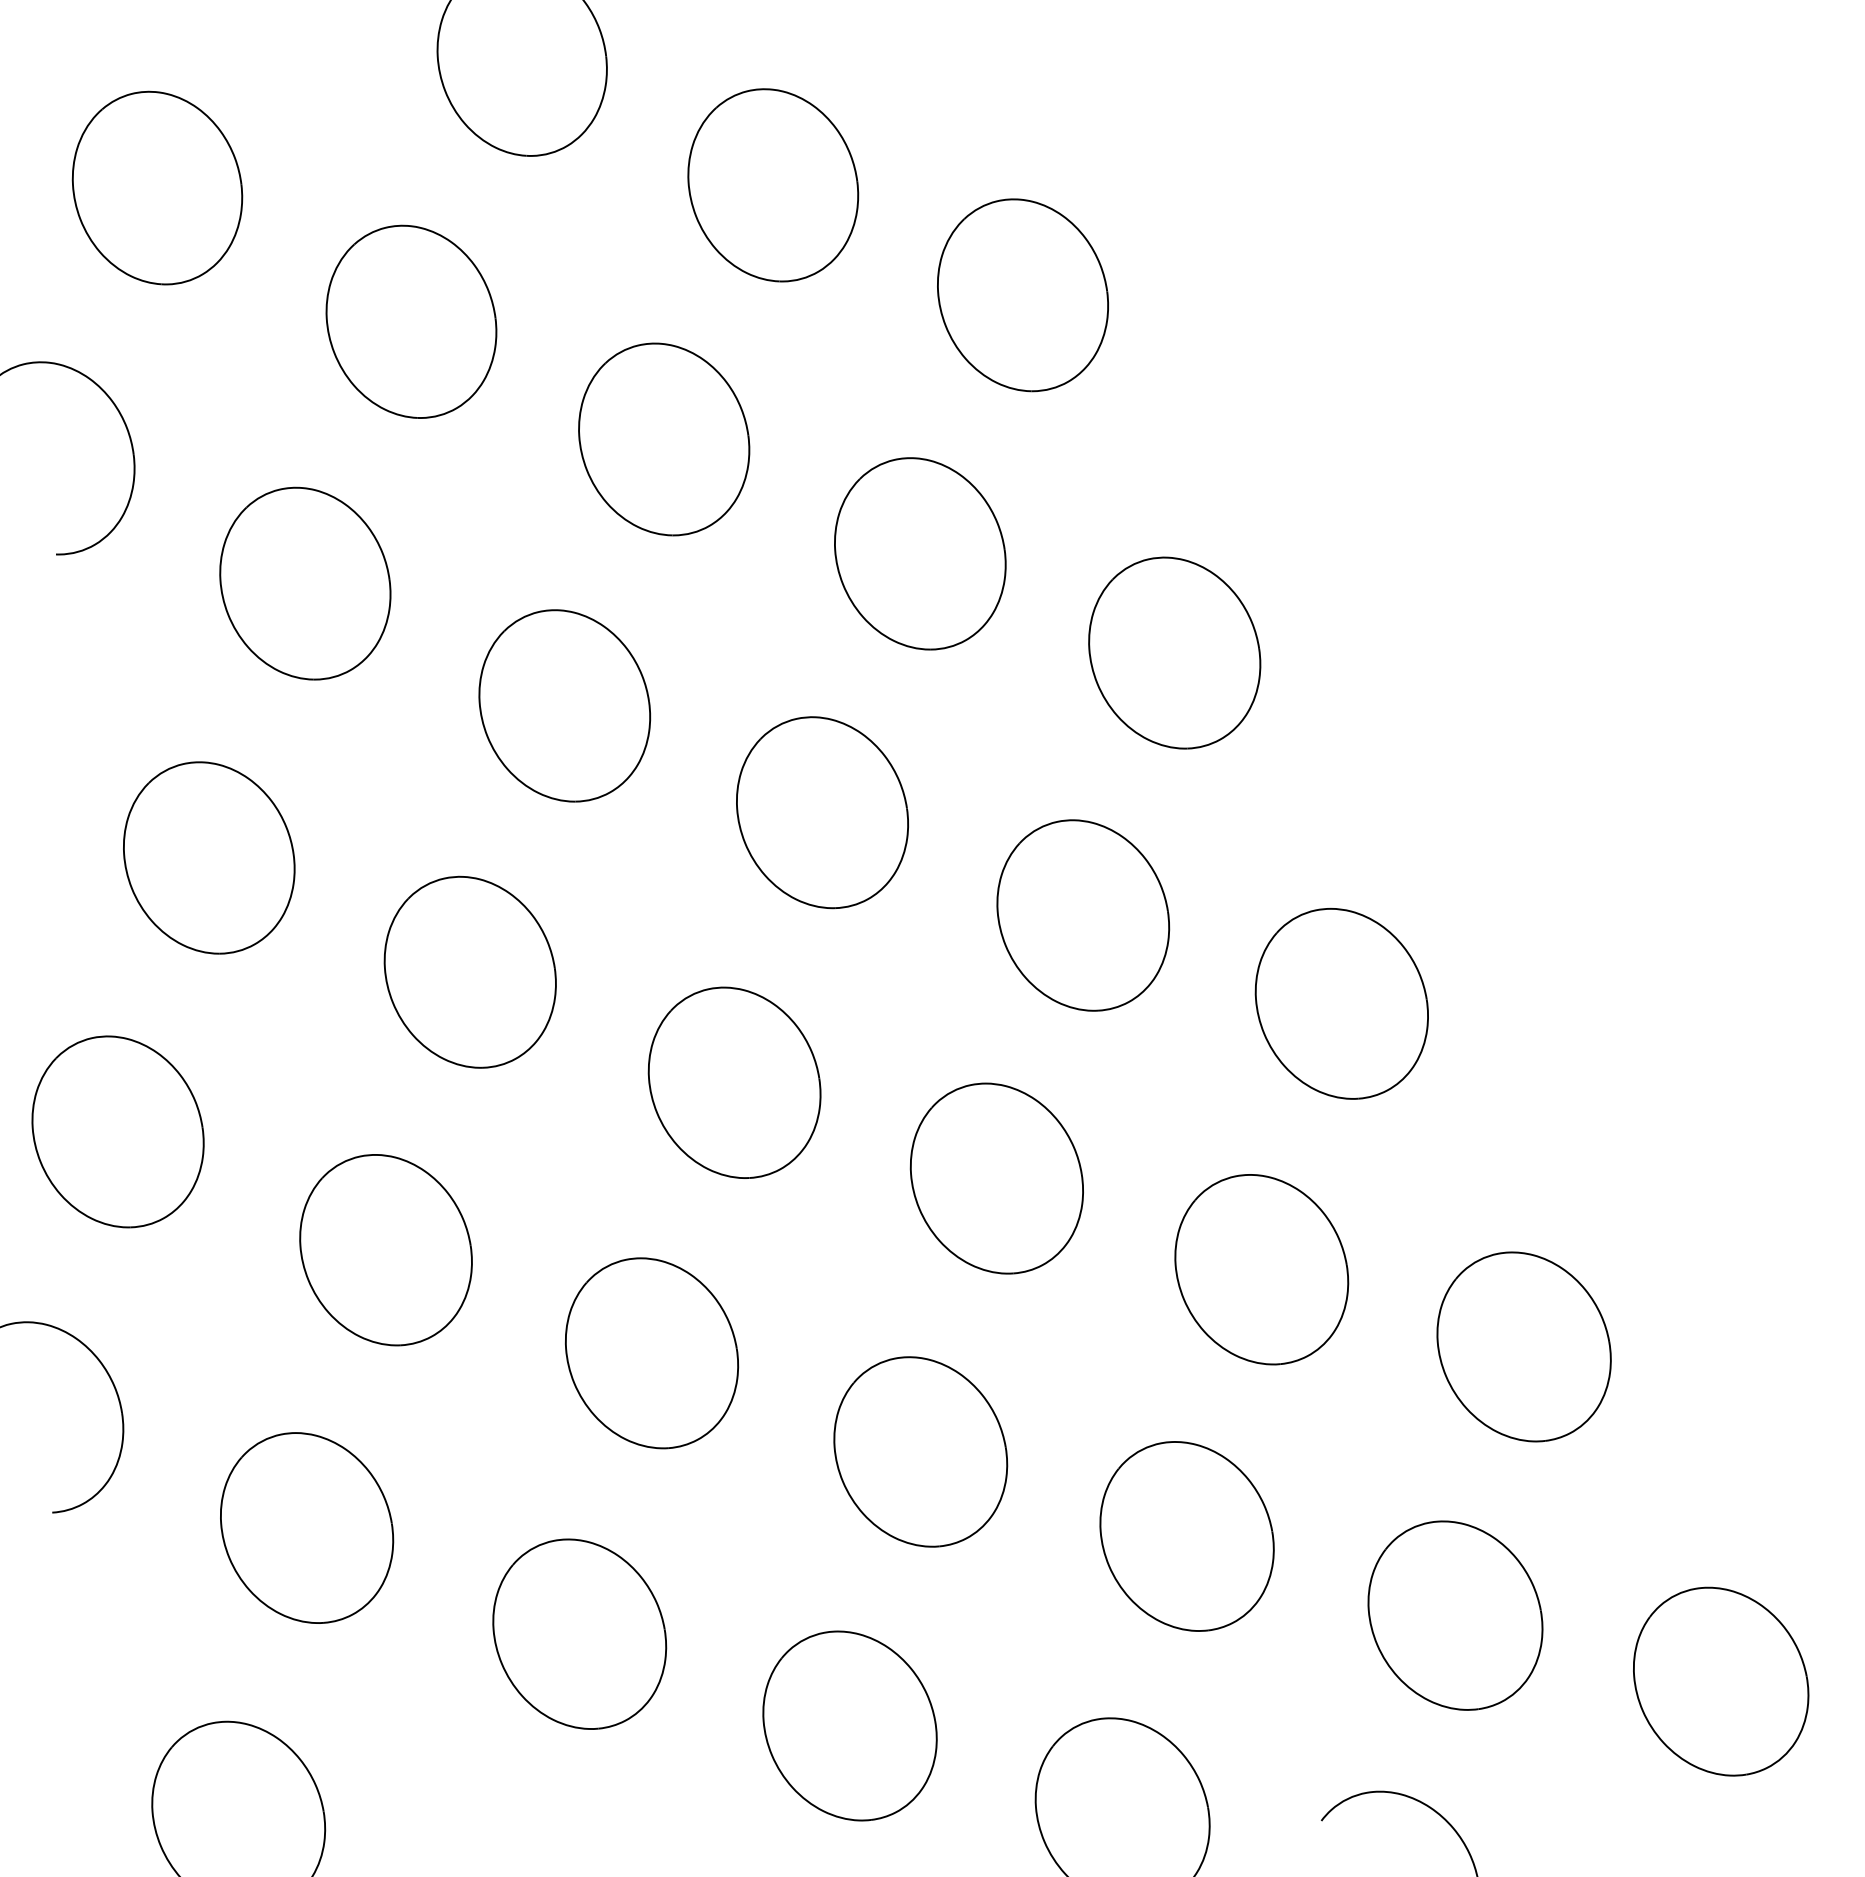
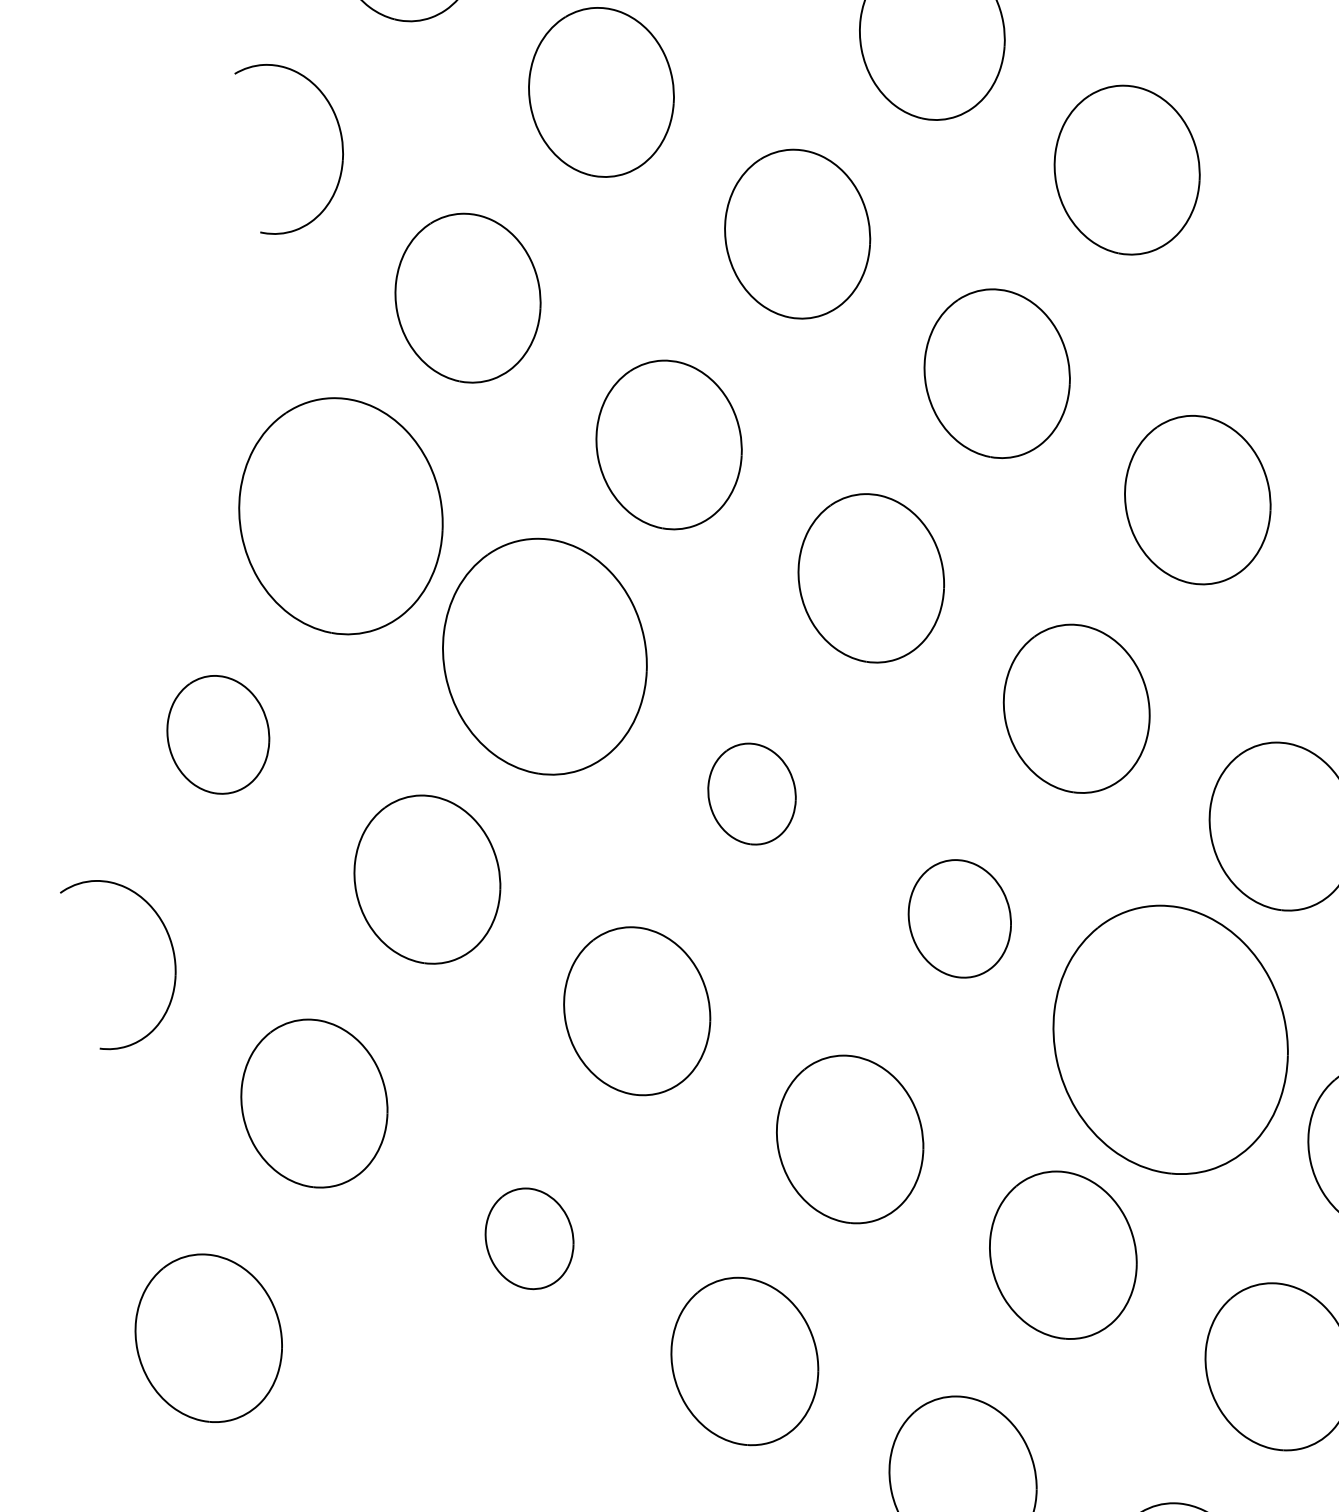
part: (209, 857) -> (341, 515), size x1.4
part: (469, 971) -> (544, 655), size x1.4
part: (734, 1082) -> (752, 793), size x0.6
part: (117, 1131) -> (217, 734), size x0.7
part: (996, 1178) -> (959, 918), size x0.7
part: (1261, 1269) -> (1170, 1039), size x1.6
part: (579, 1633) -> (529, 1238), size x0.6

